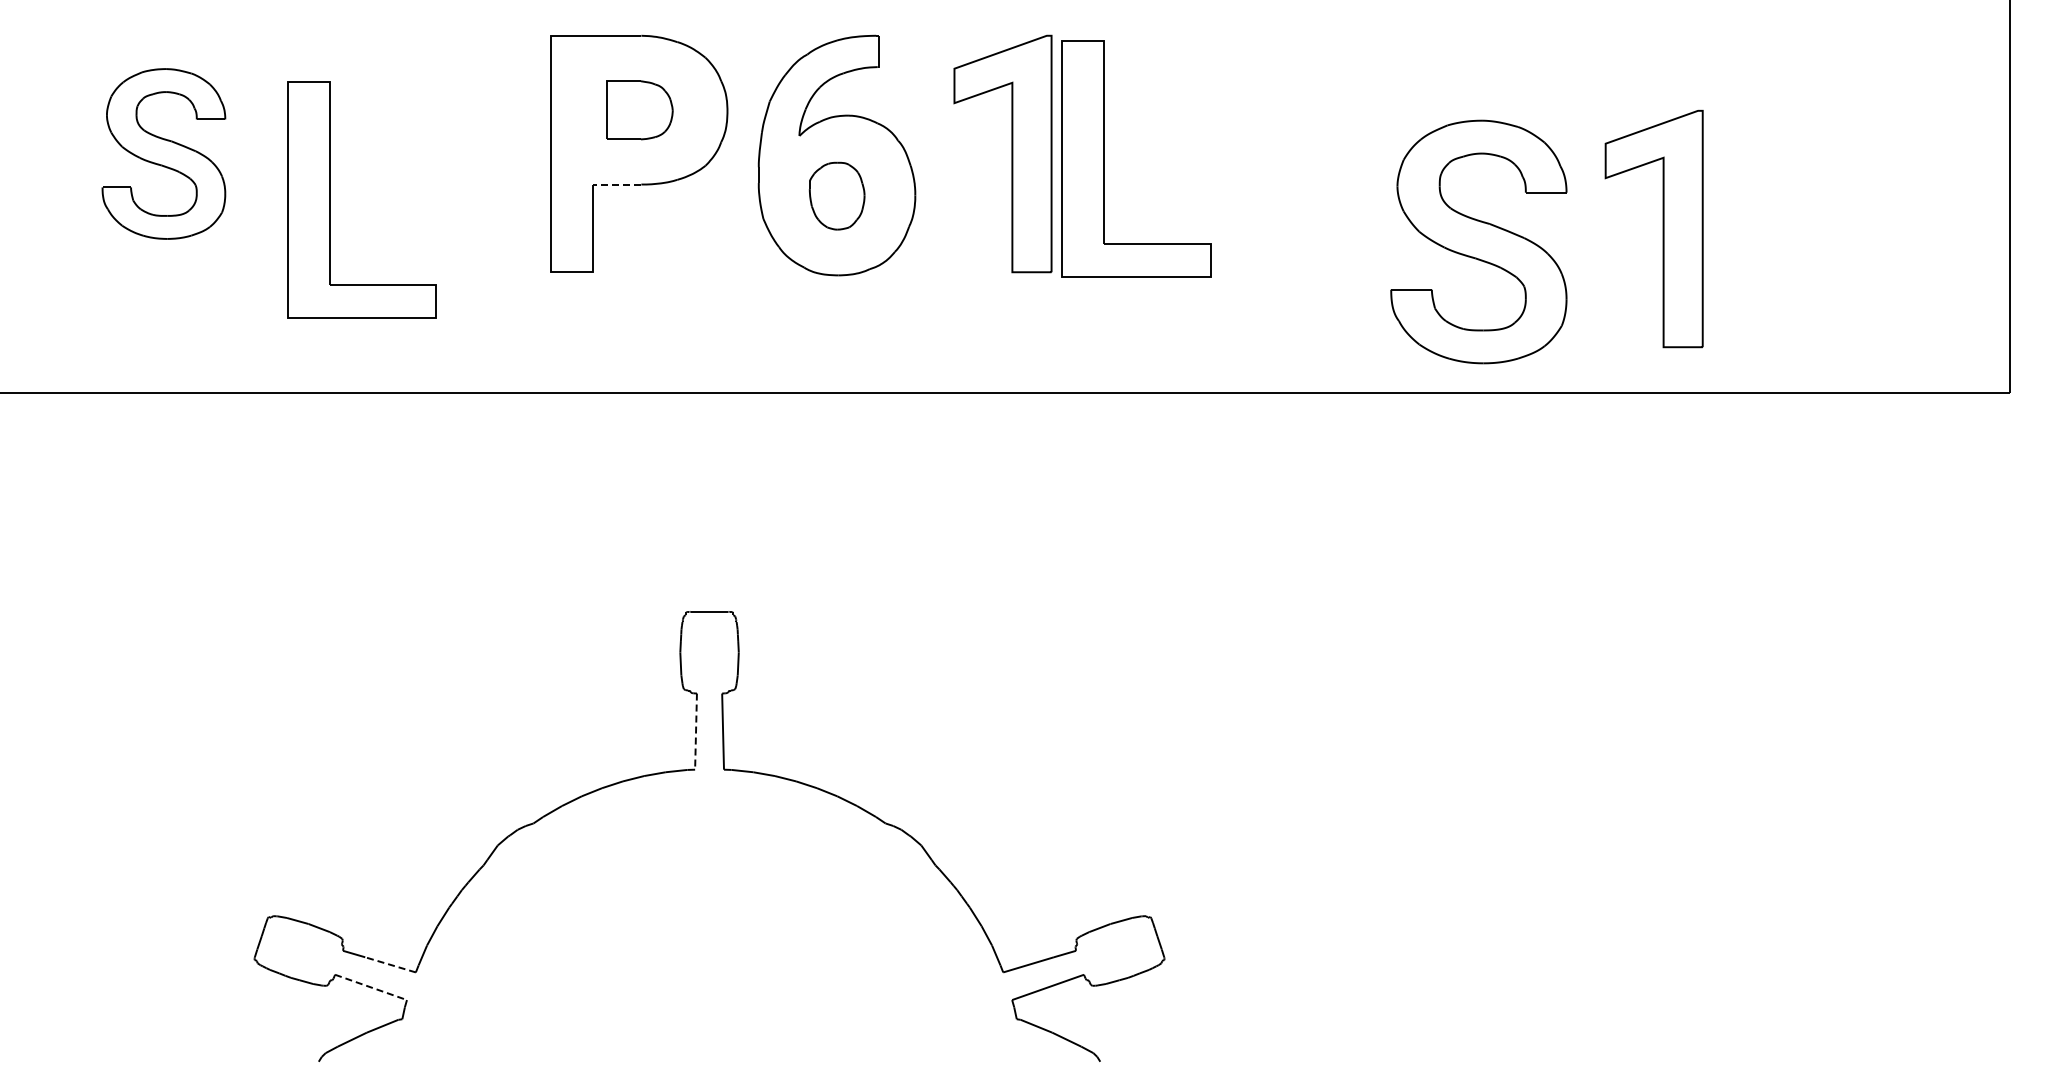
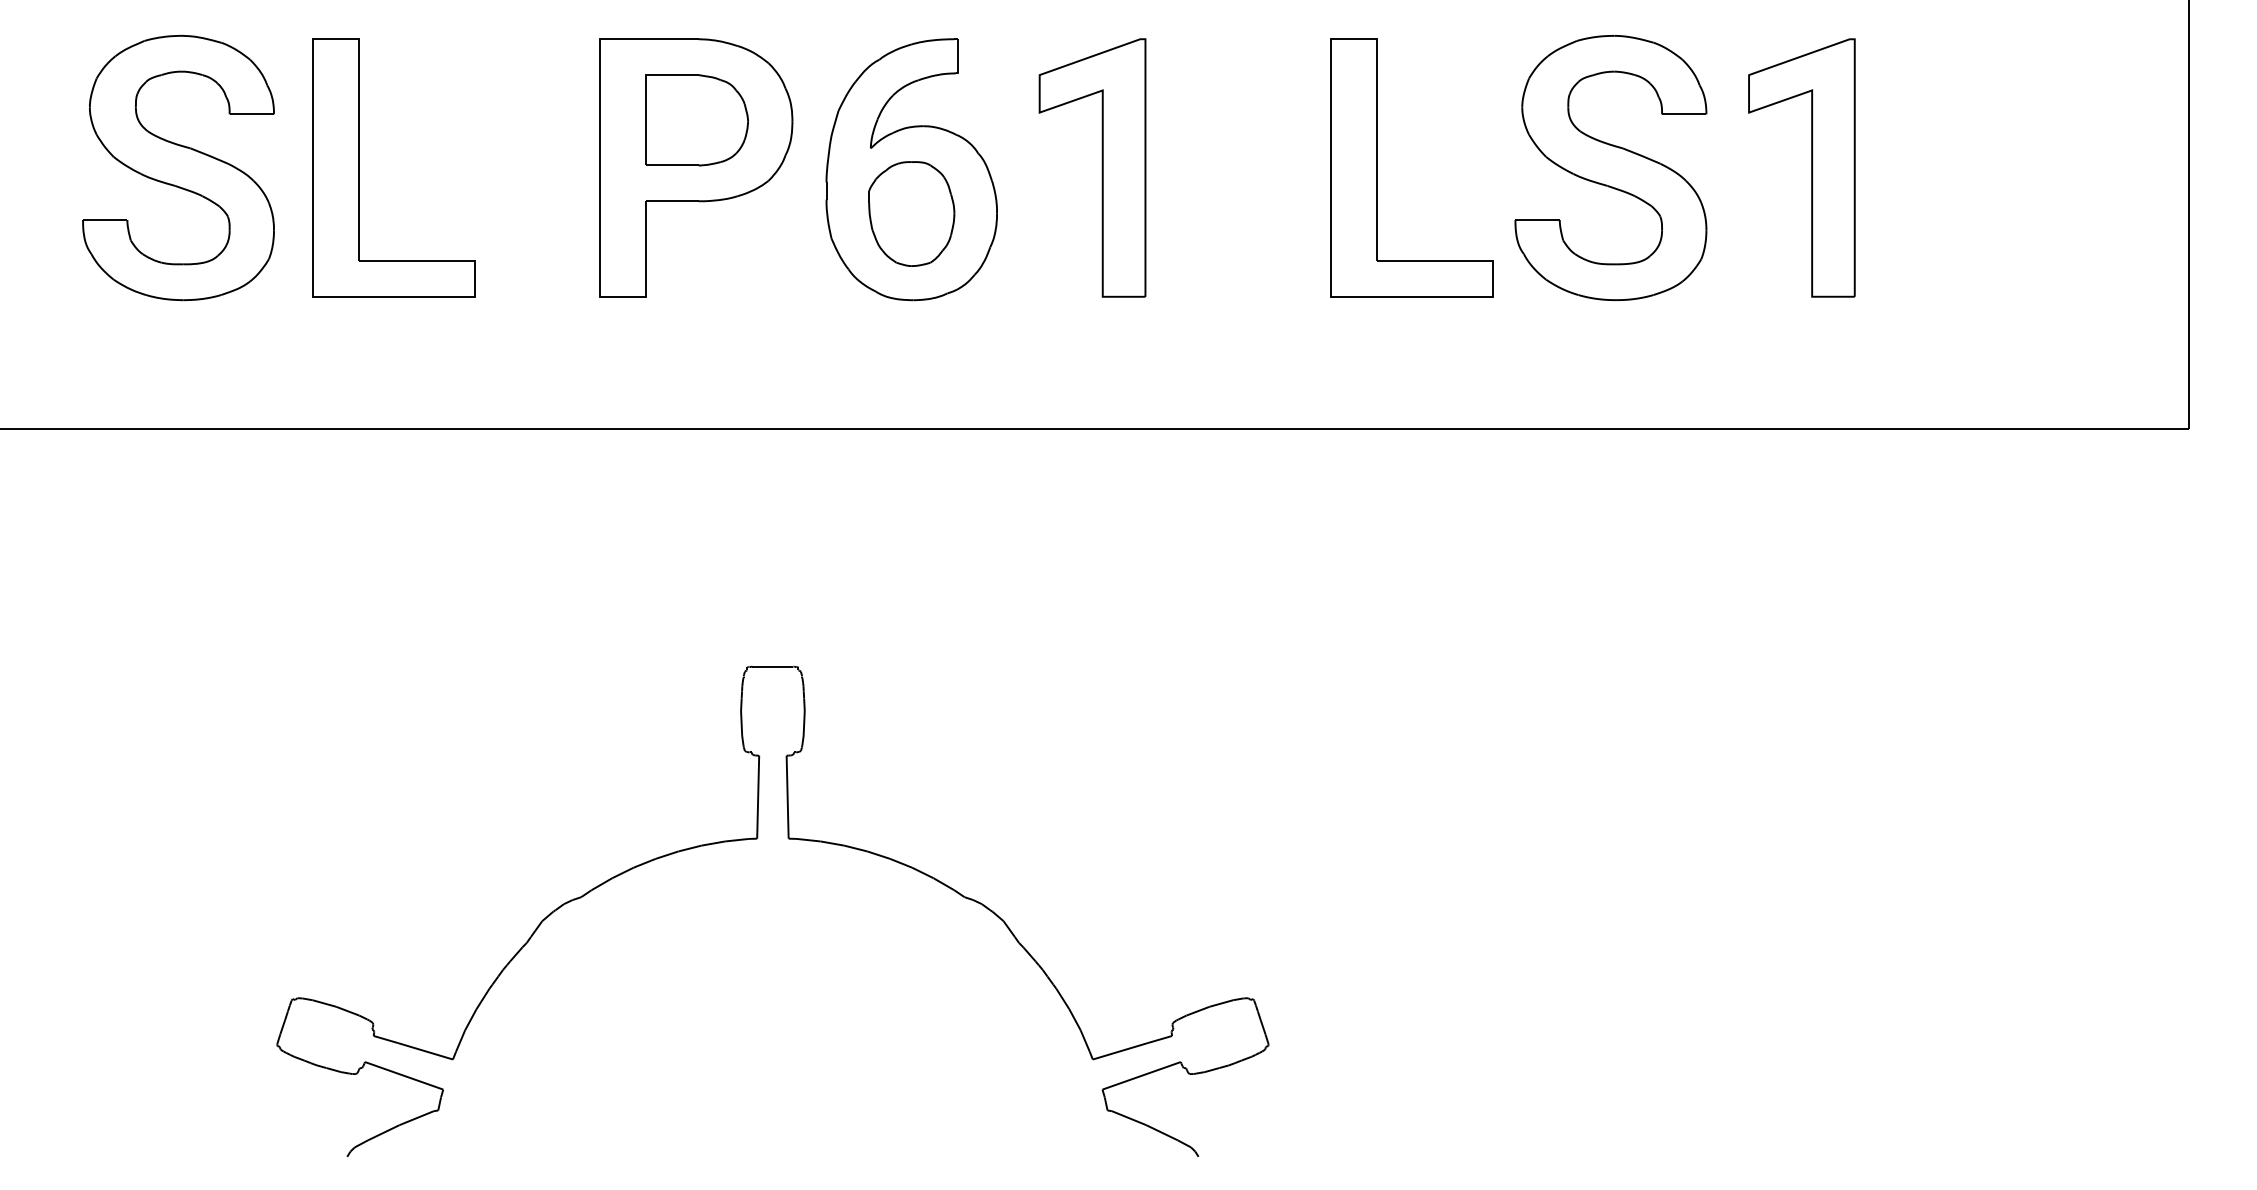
part: (639, 110) -> (696, 120), size x1.43
part: (163, 153) -> (178, 167), size x1.43
part: (1104, 158) -> (1377, 167), moved
line: (616, 184) -> (671, 201), dashed -> solid
part: (837, 195) -> (912, 213), size x1.43
part: (330, 199) -> (359, 167), moved
part: (1662, 228) -> (1810, 167), moved
part: (1478, 241) -> (1610, 167), moved
line: (696, 732) -> (758, 798), dashed -> solid
line: (390, 964) -> (425, 1050), dashed -> solid
line: (371, 987) -> (404, 1075), dashed -> solid

